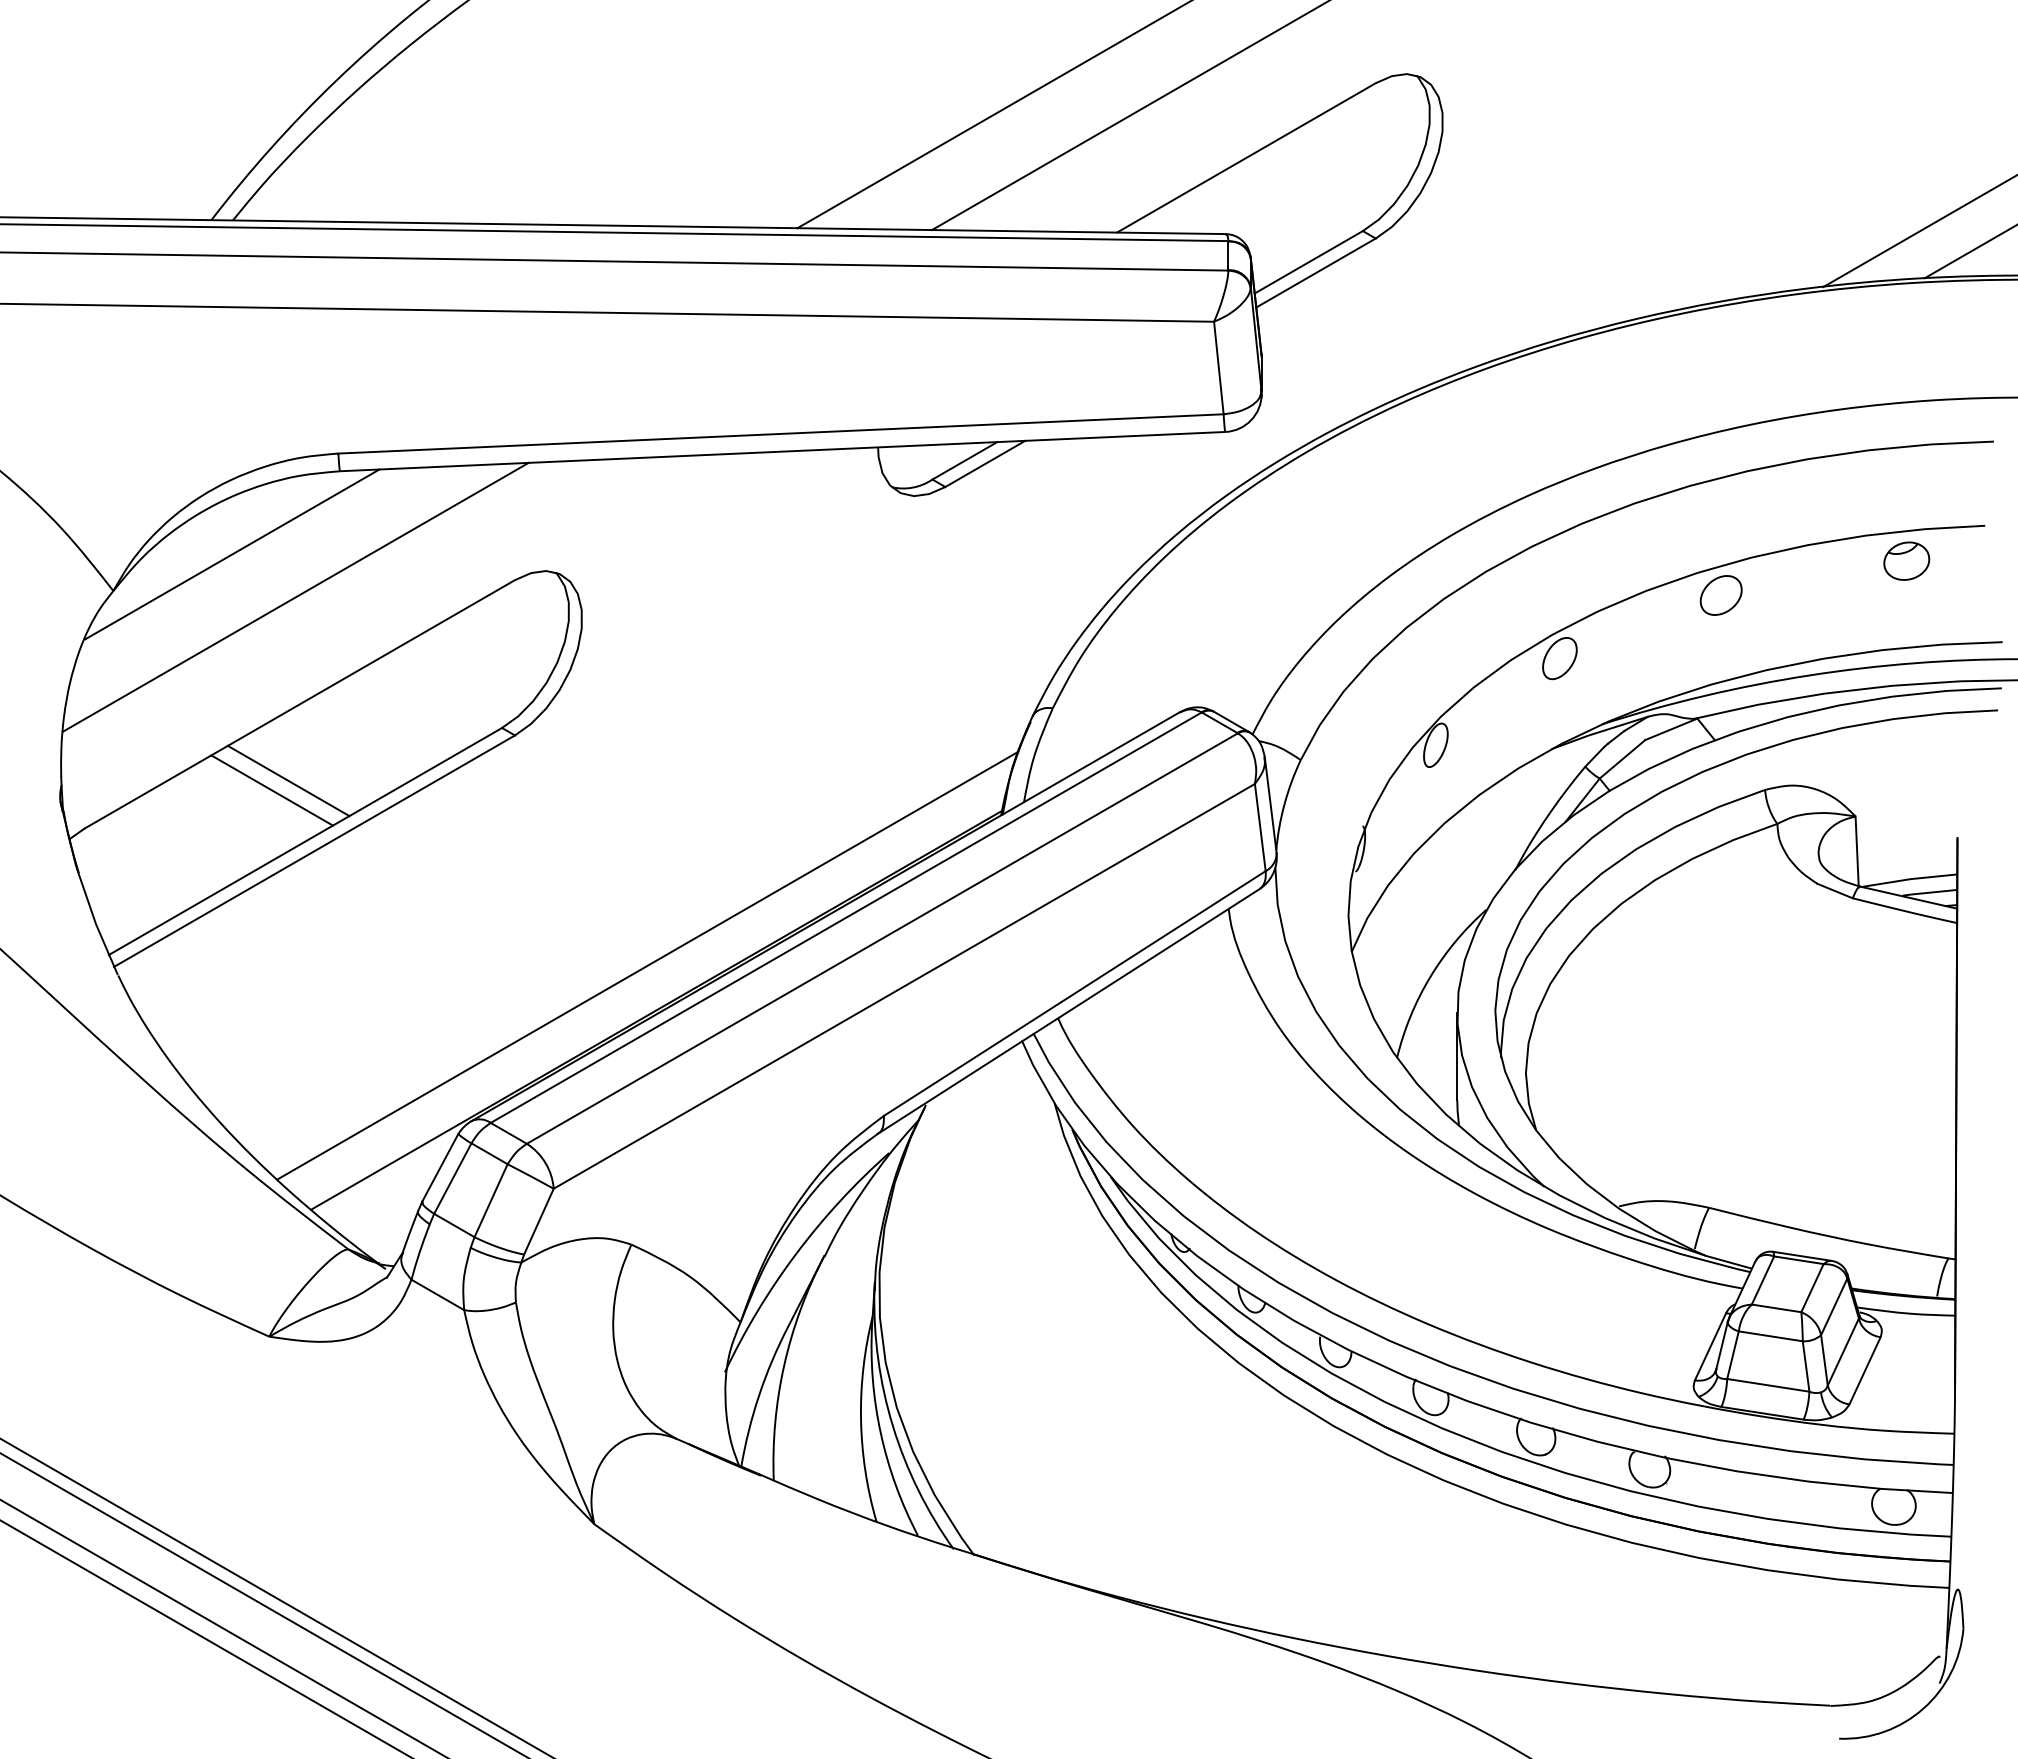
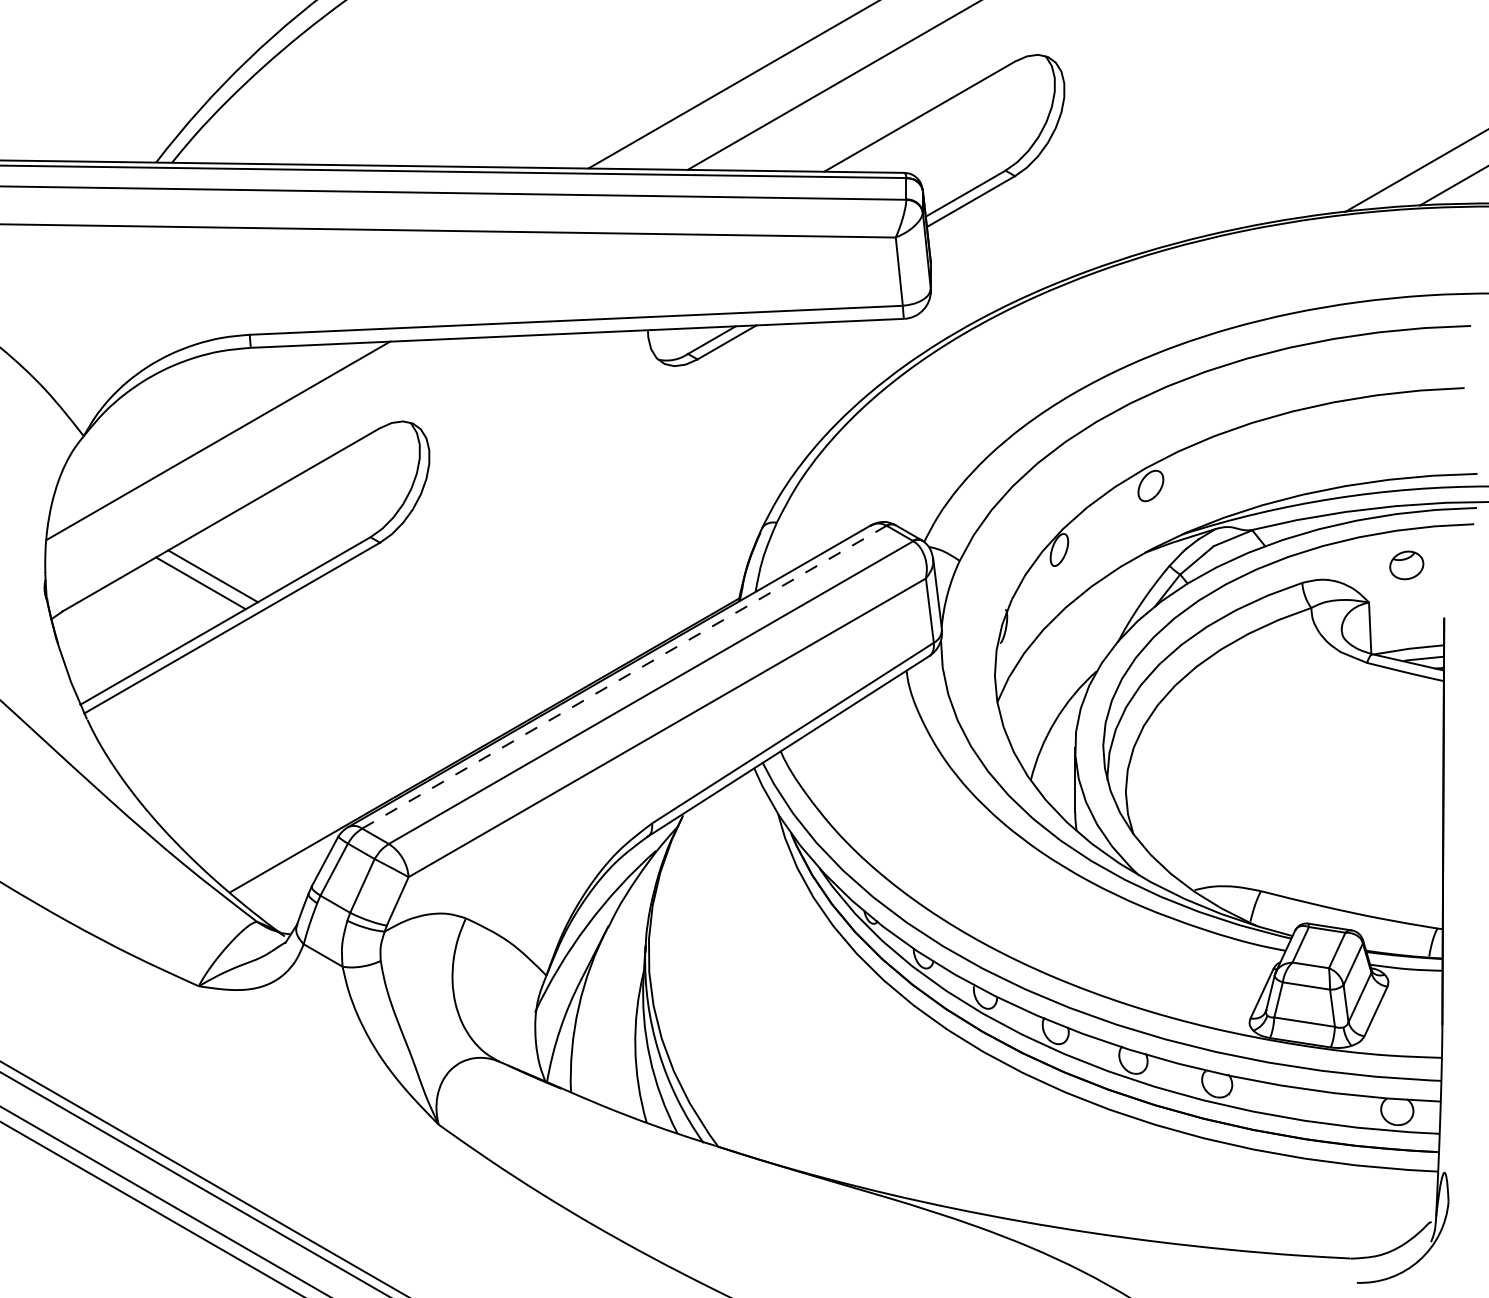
line: (232, 554) -> (171, 409), removed
part: (1906, 560) -> (1406, 564), moved
part: (1720, 595) -> (1269, 439), removed
line: (846, 917) -> (624, 677), solid -> dashed
line: (647, 965) -> (477, 712), removed

